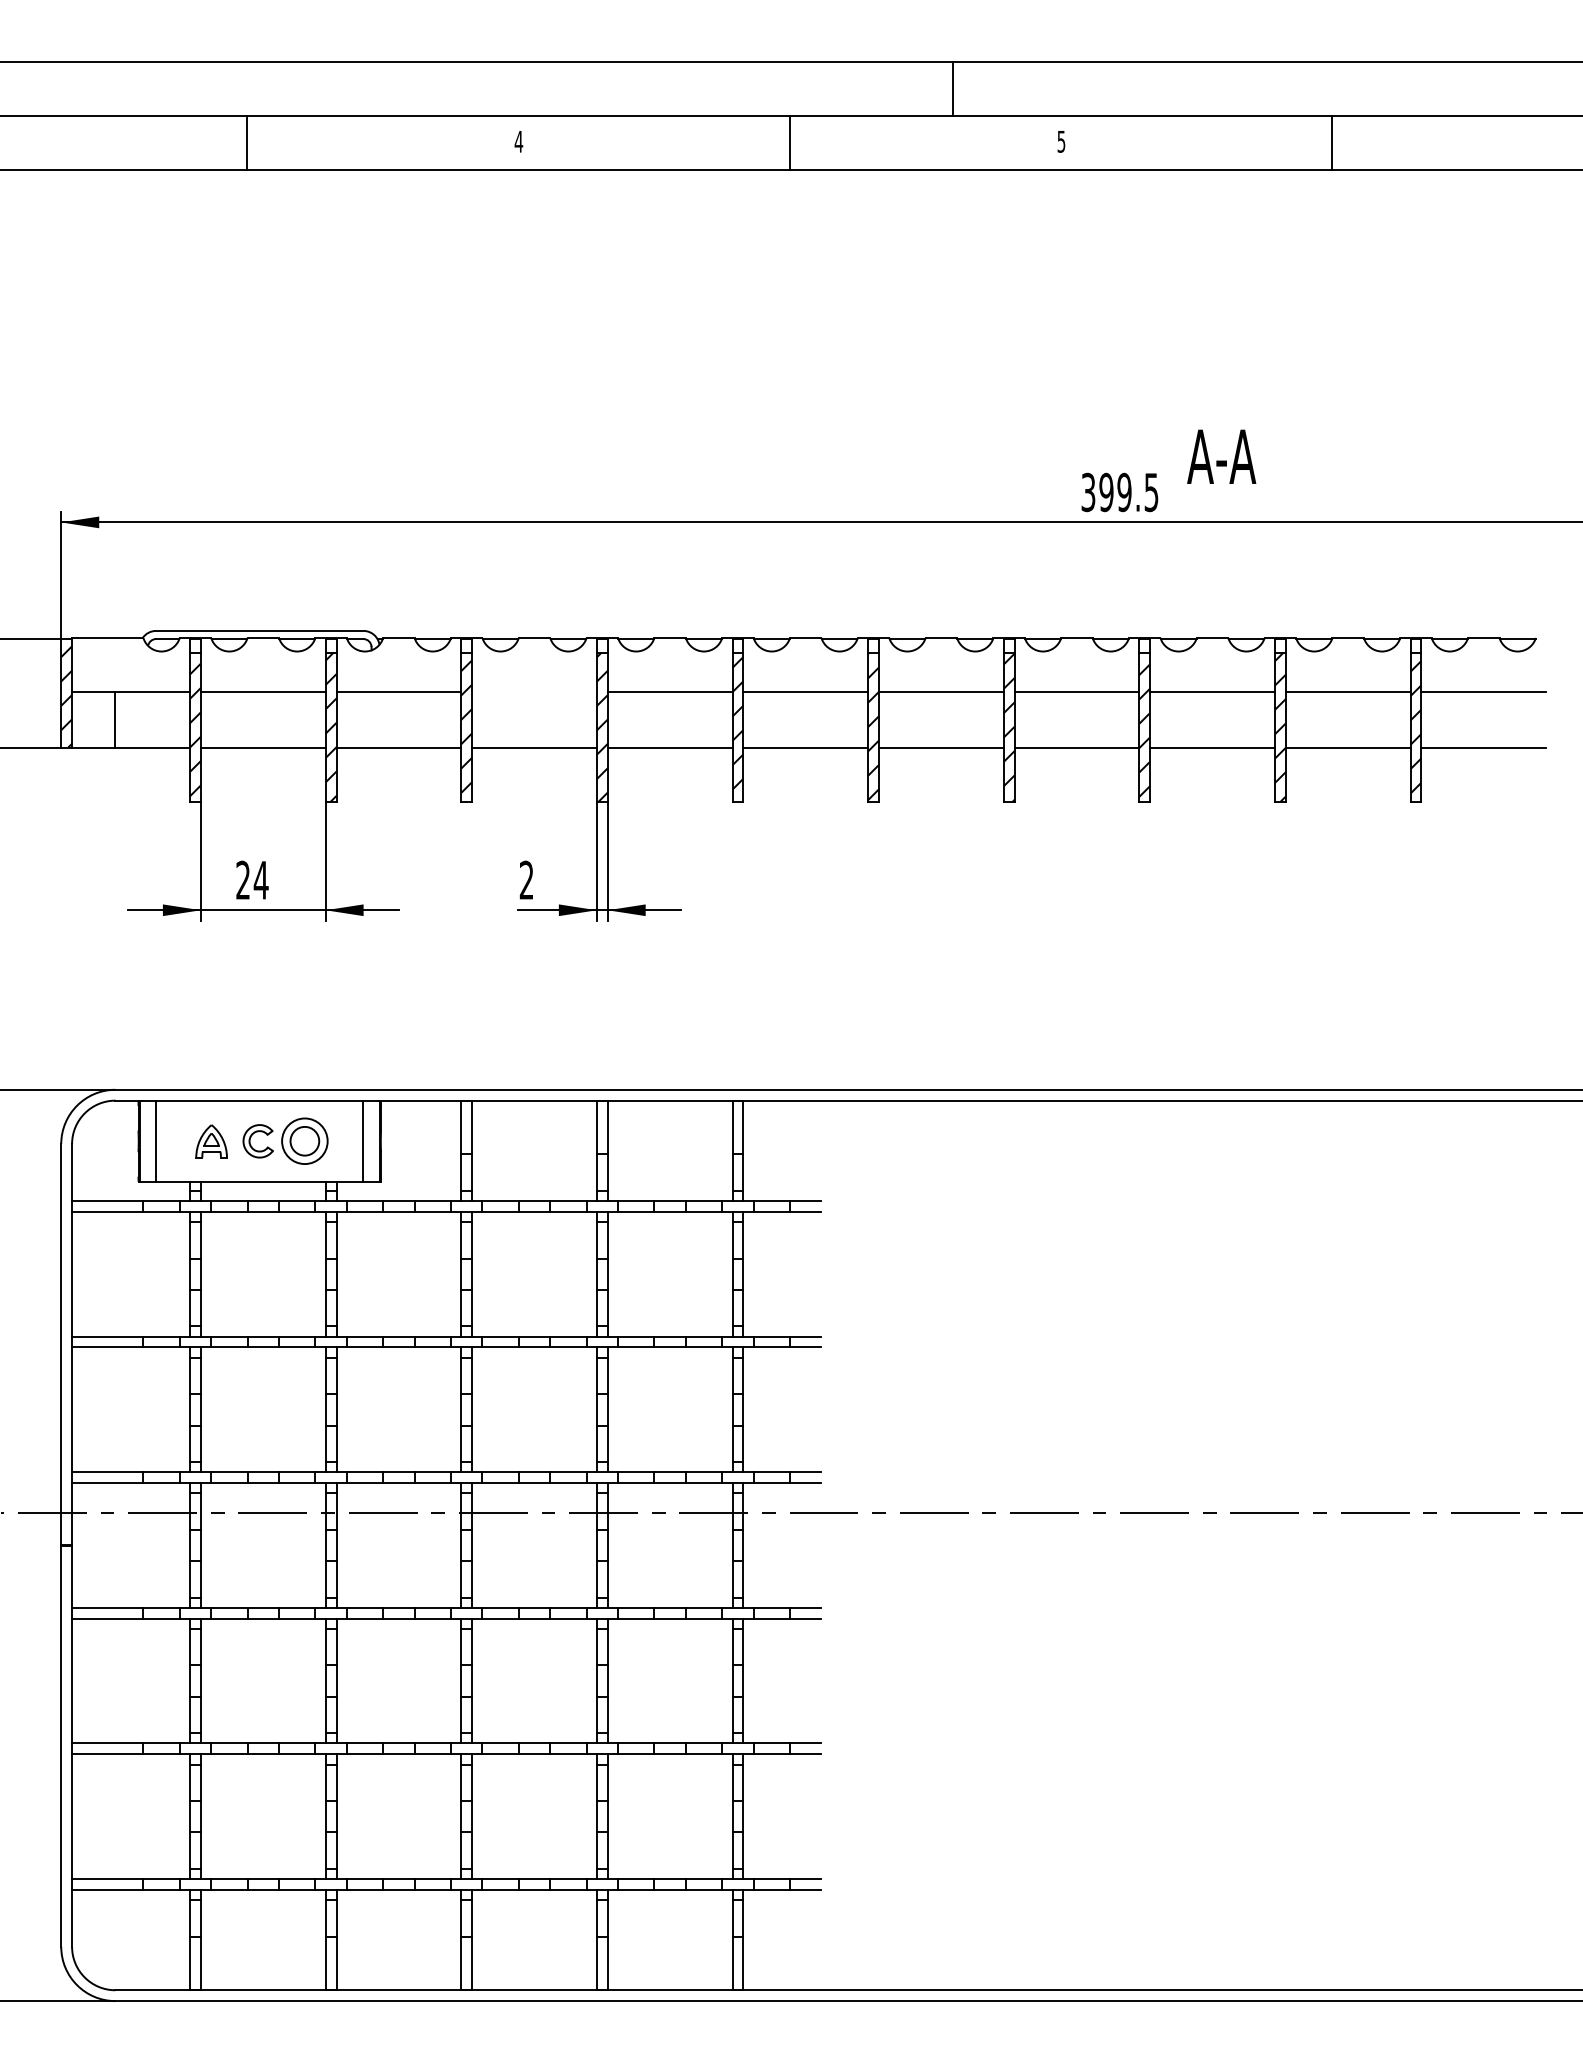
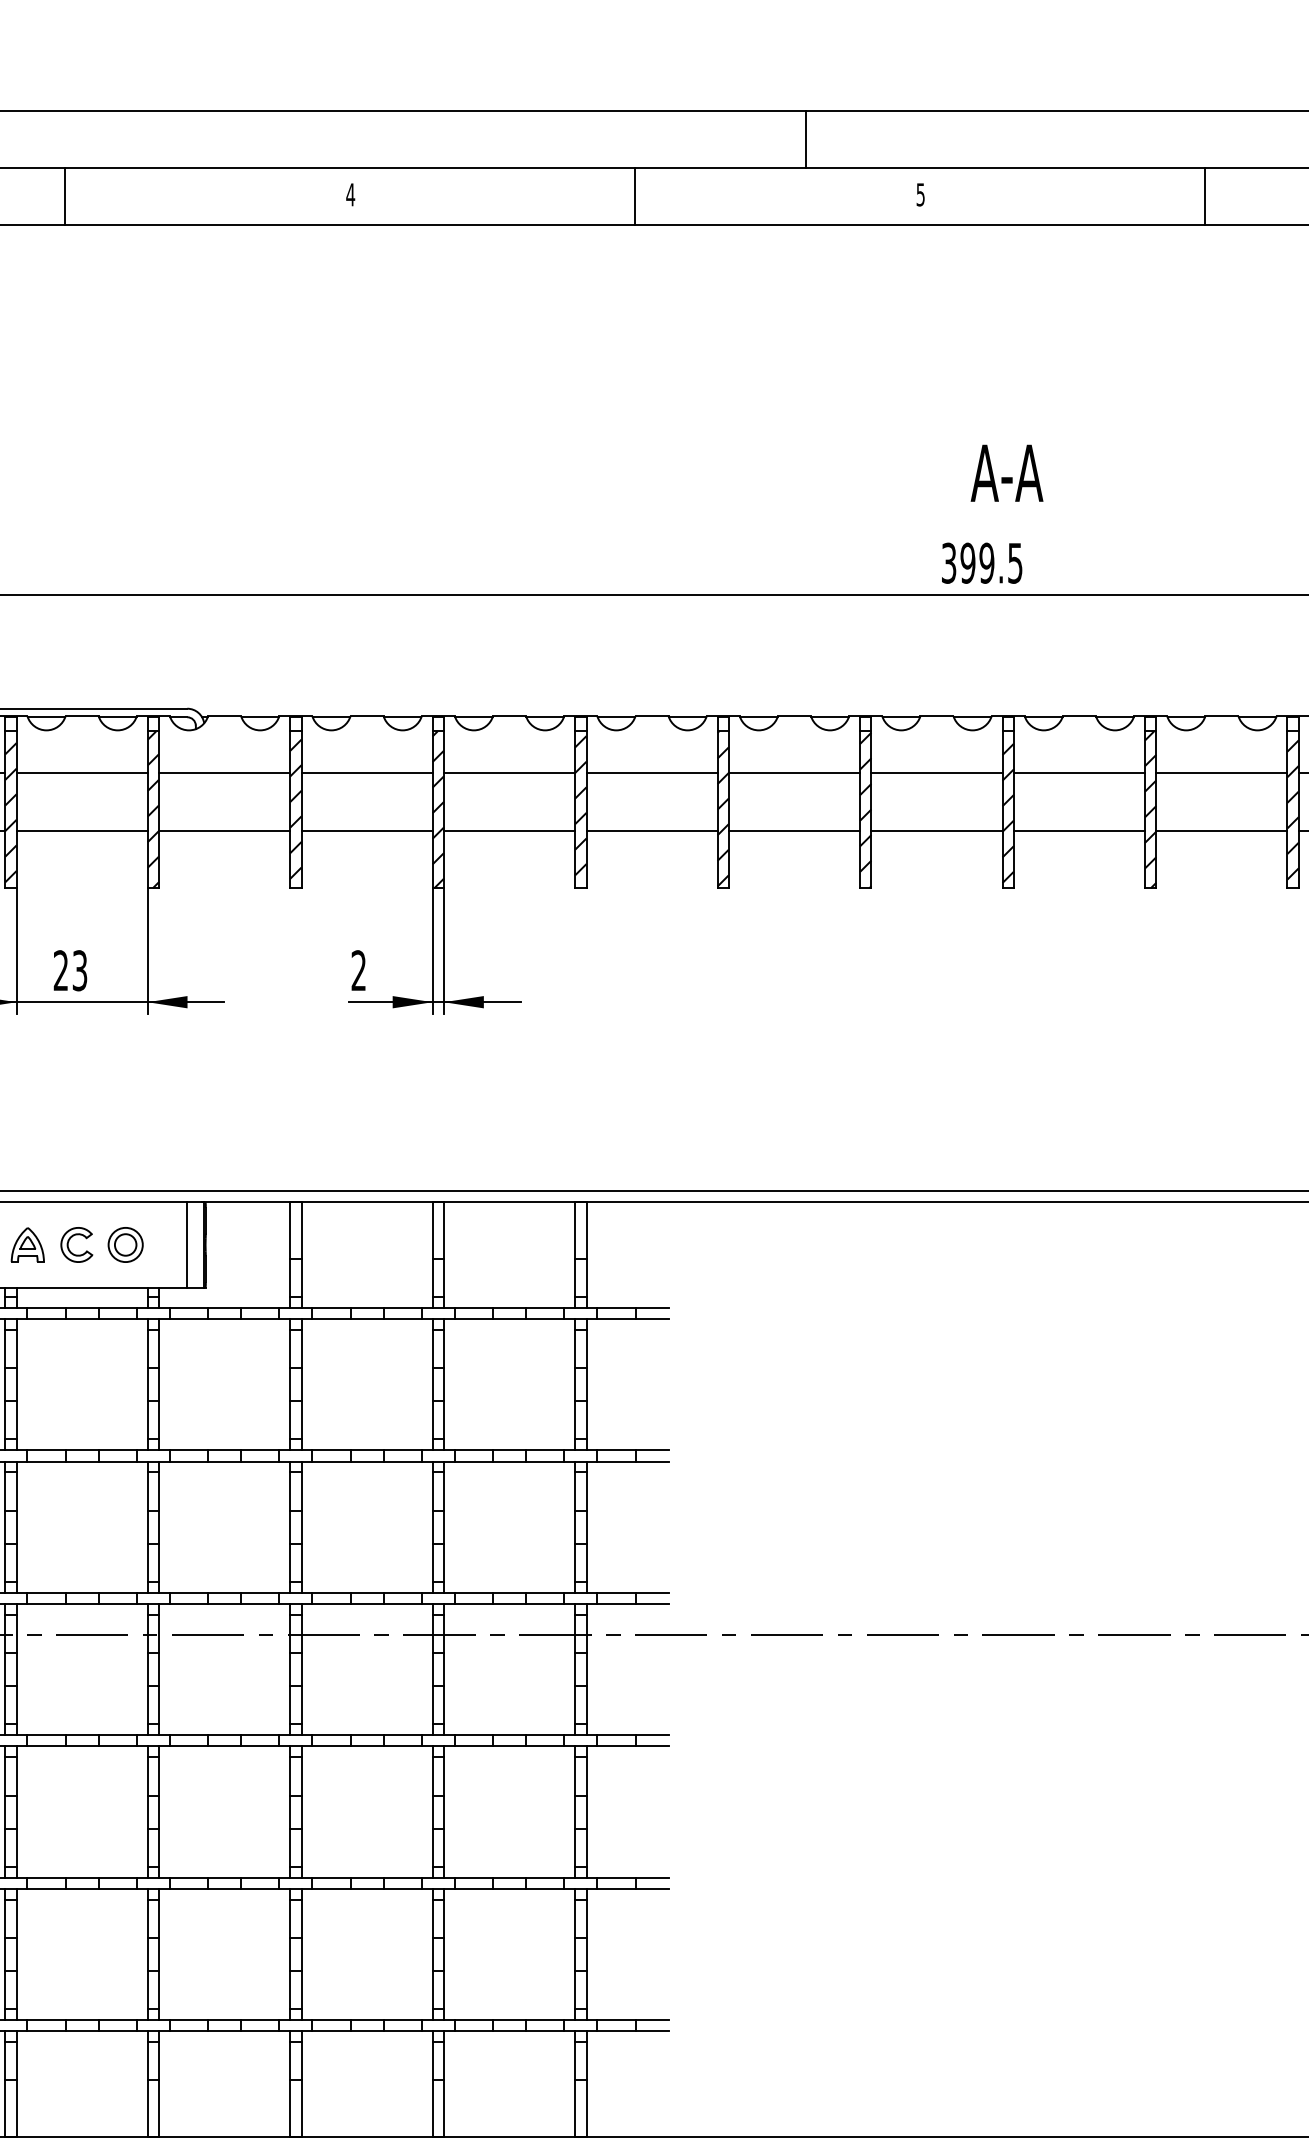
text: (1221, 456) -> (1006, 472), moved
line: (534, 692) -> (367, 773), added
text: (260, 879) -> (79, 969), 24 -> 23
part: (304, 1141) -> (125, 1245), size x0.71

